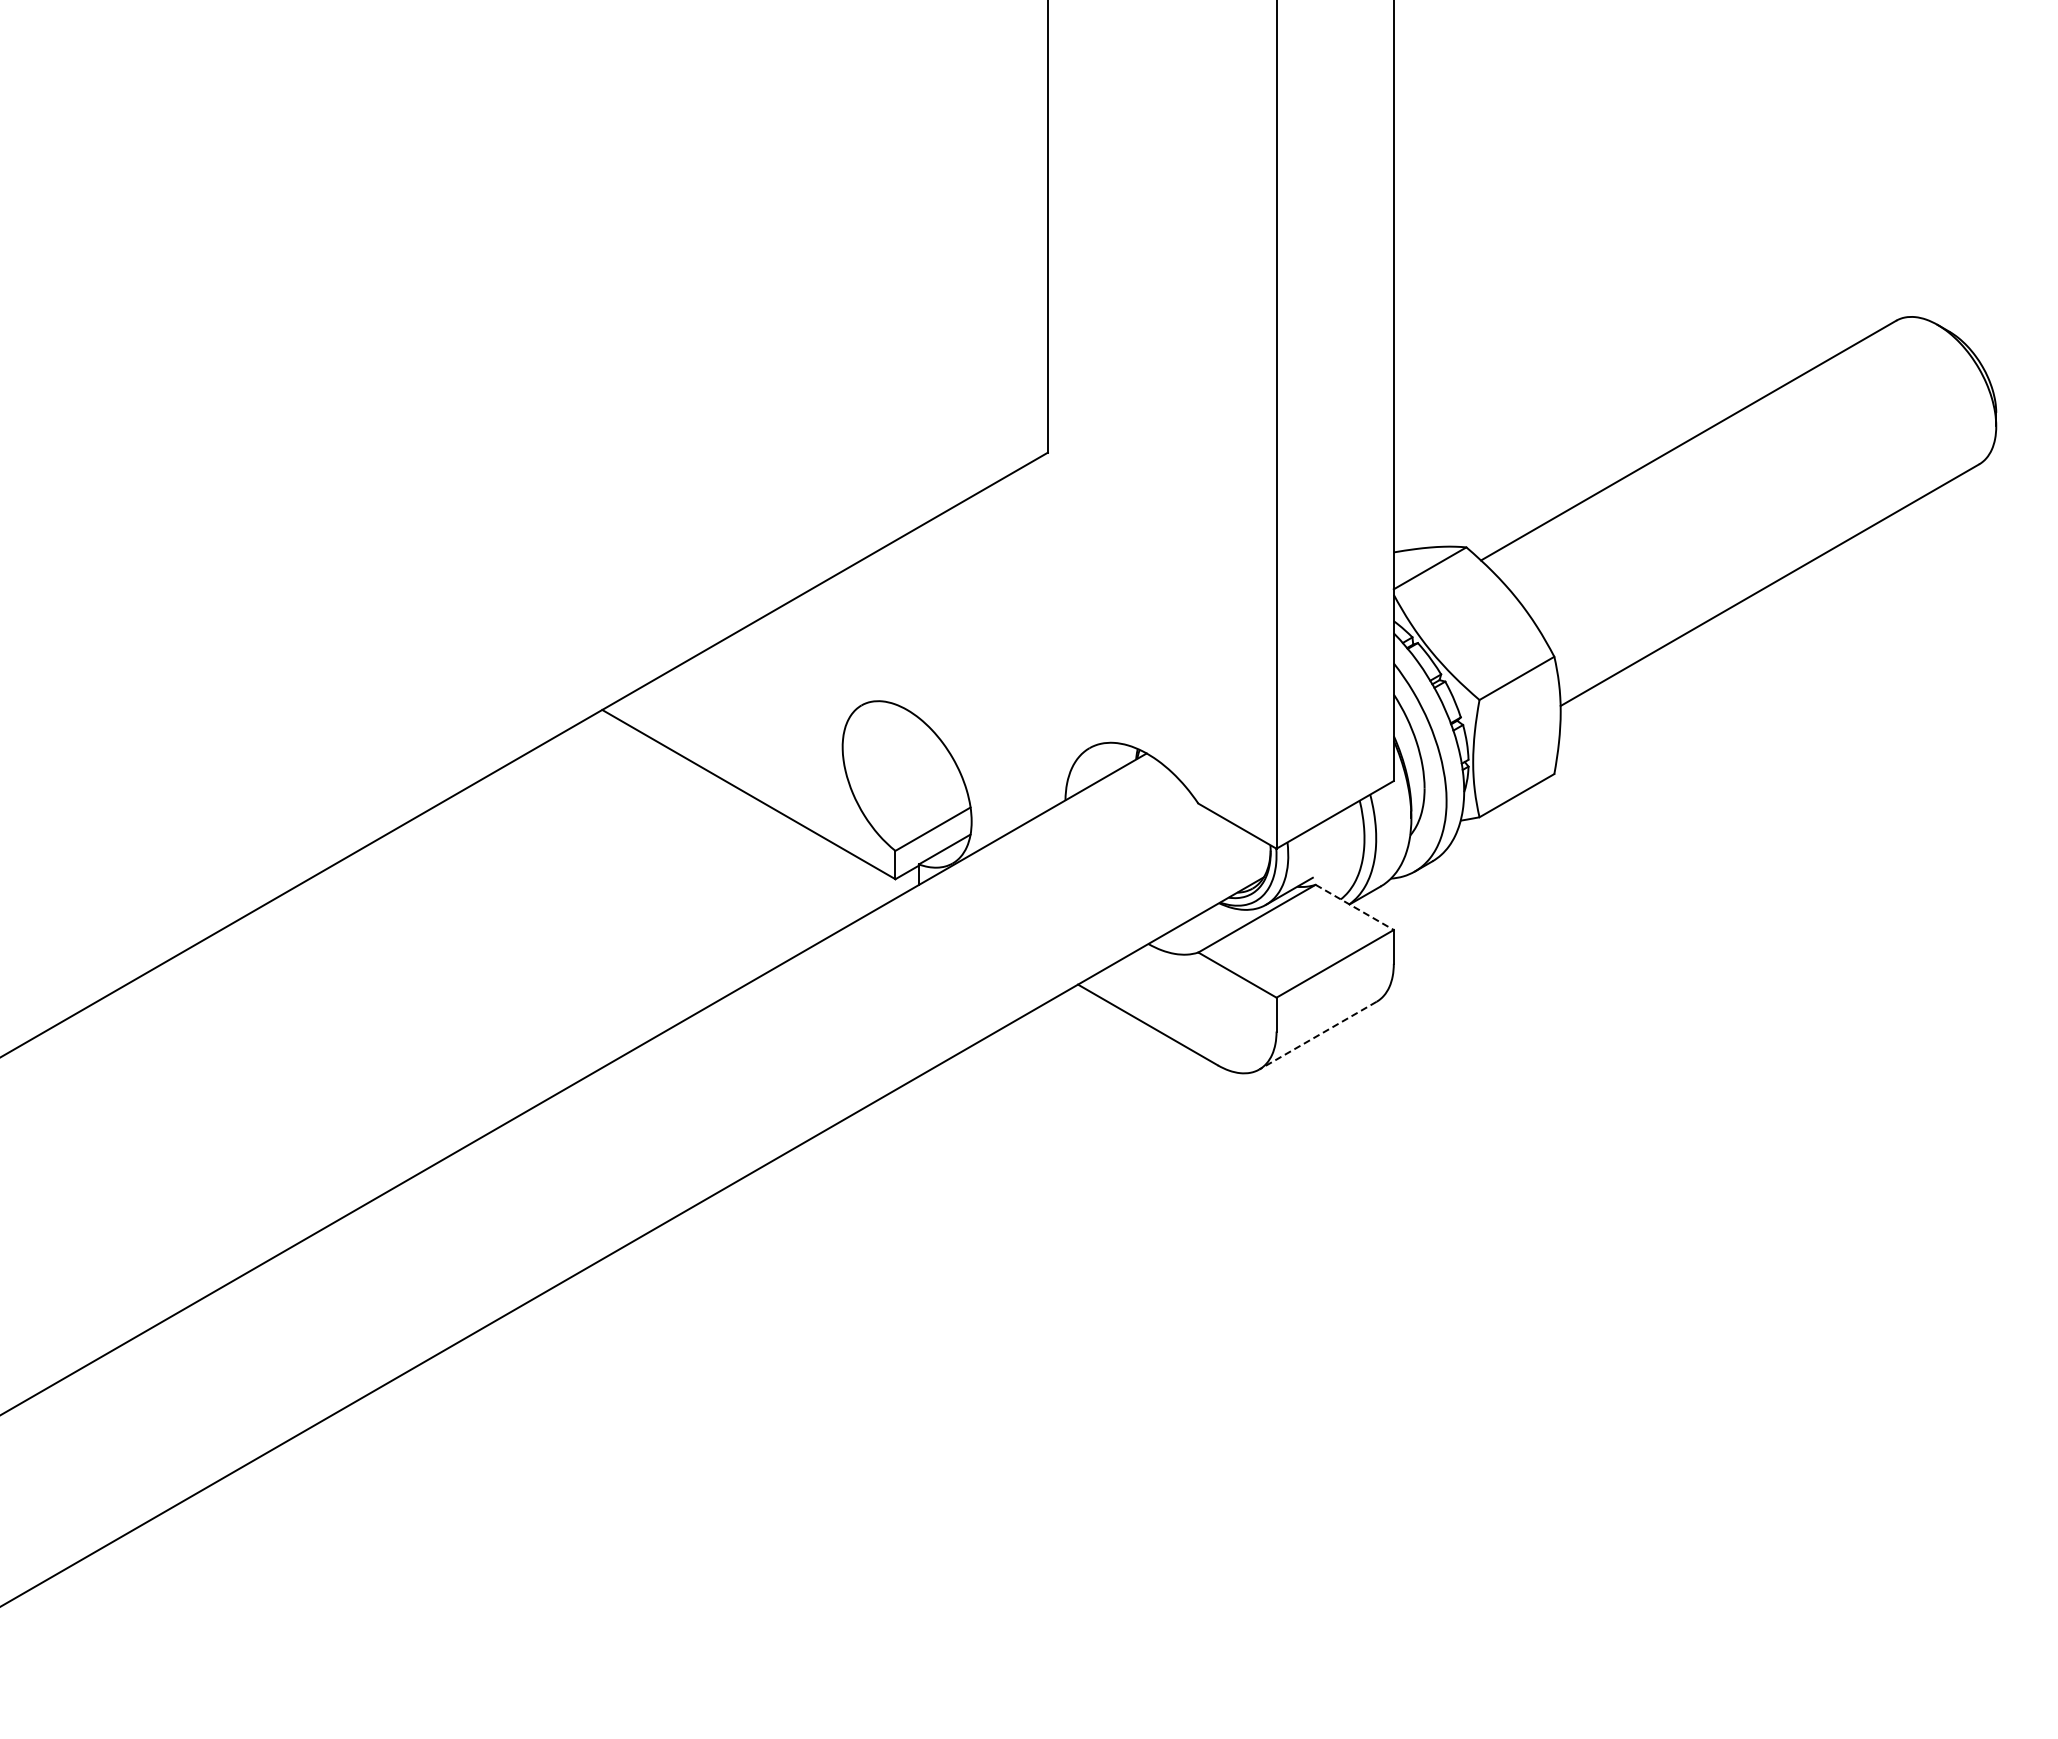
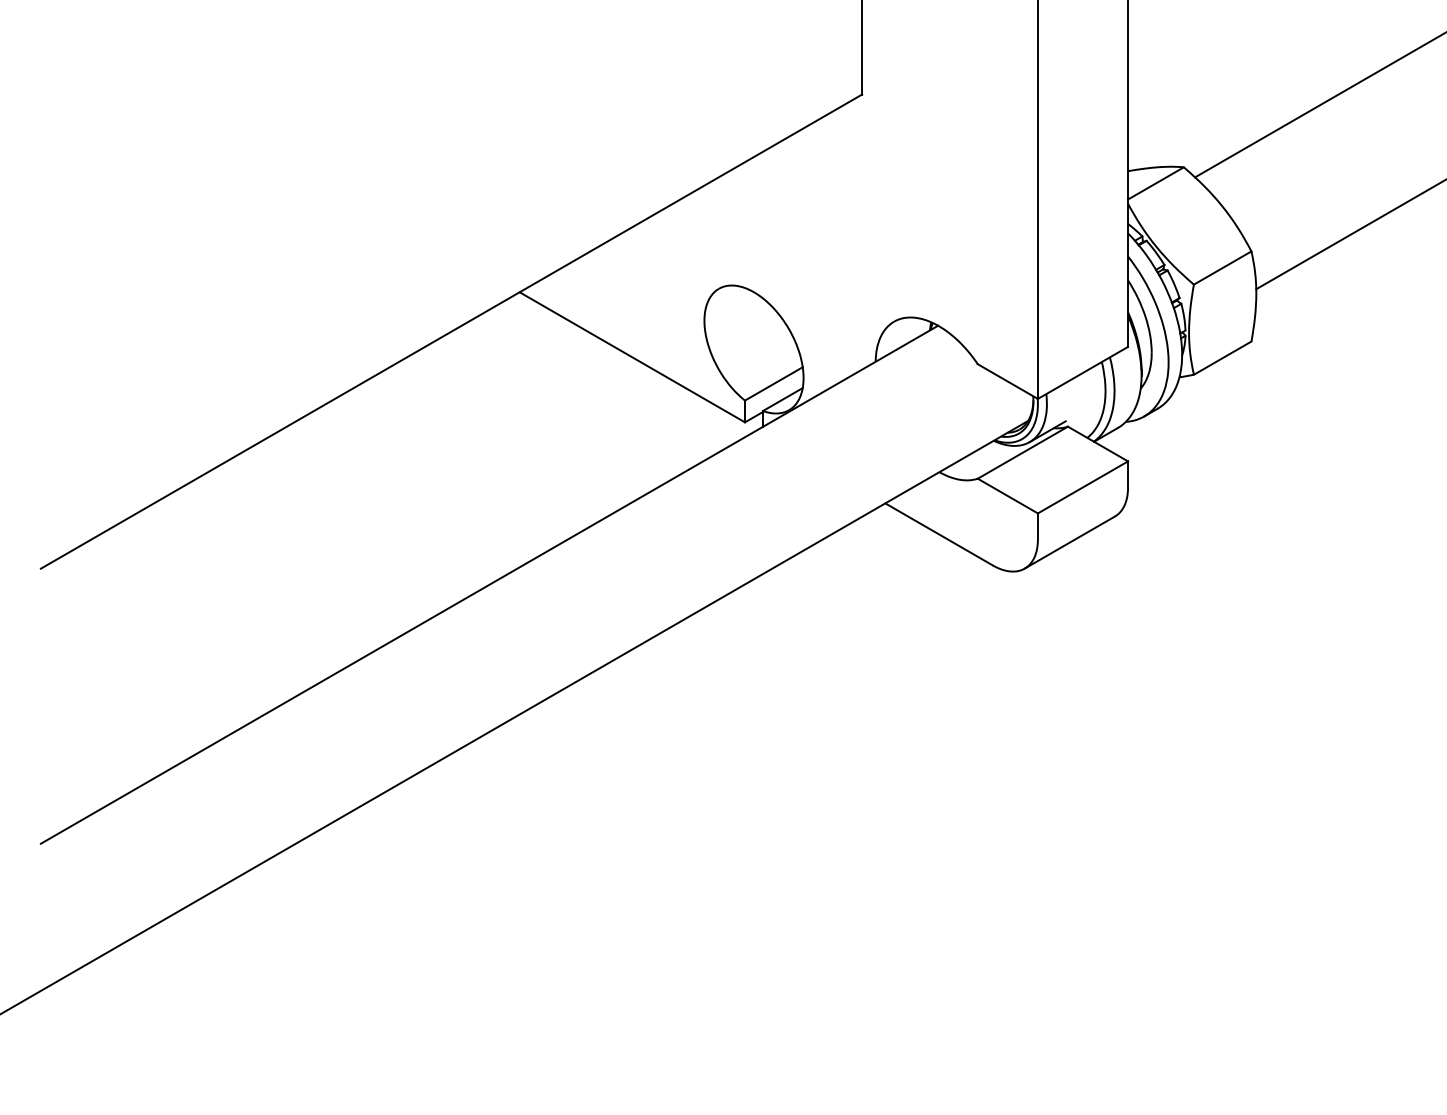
line: (1355, 907) -> (1098, 444), dashed -> solid
line: (1318, 1035) -> (1070, 542), dashed -> solid

